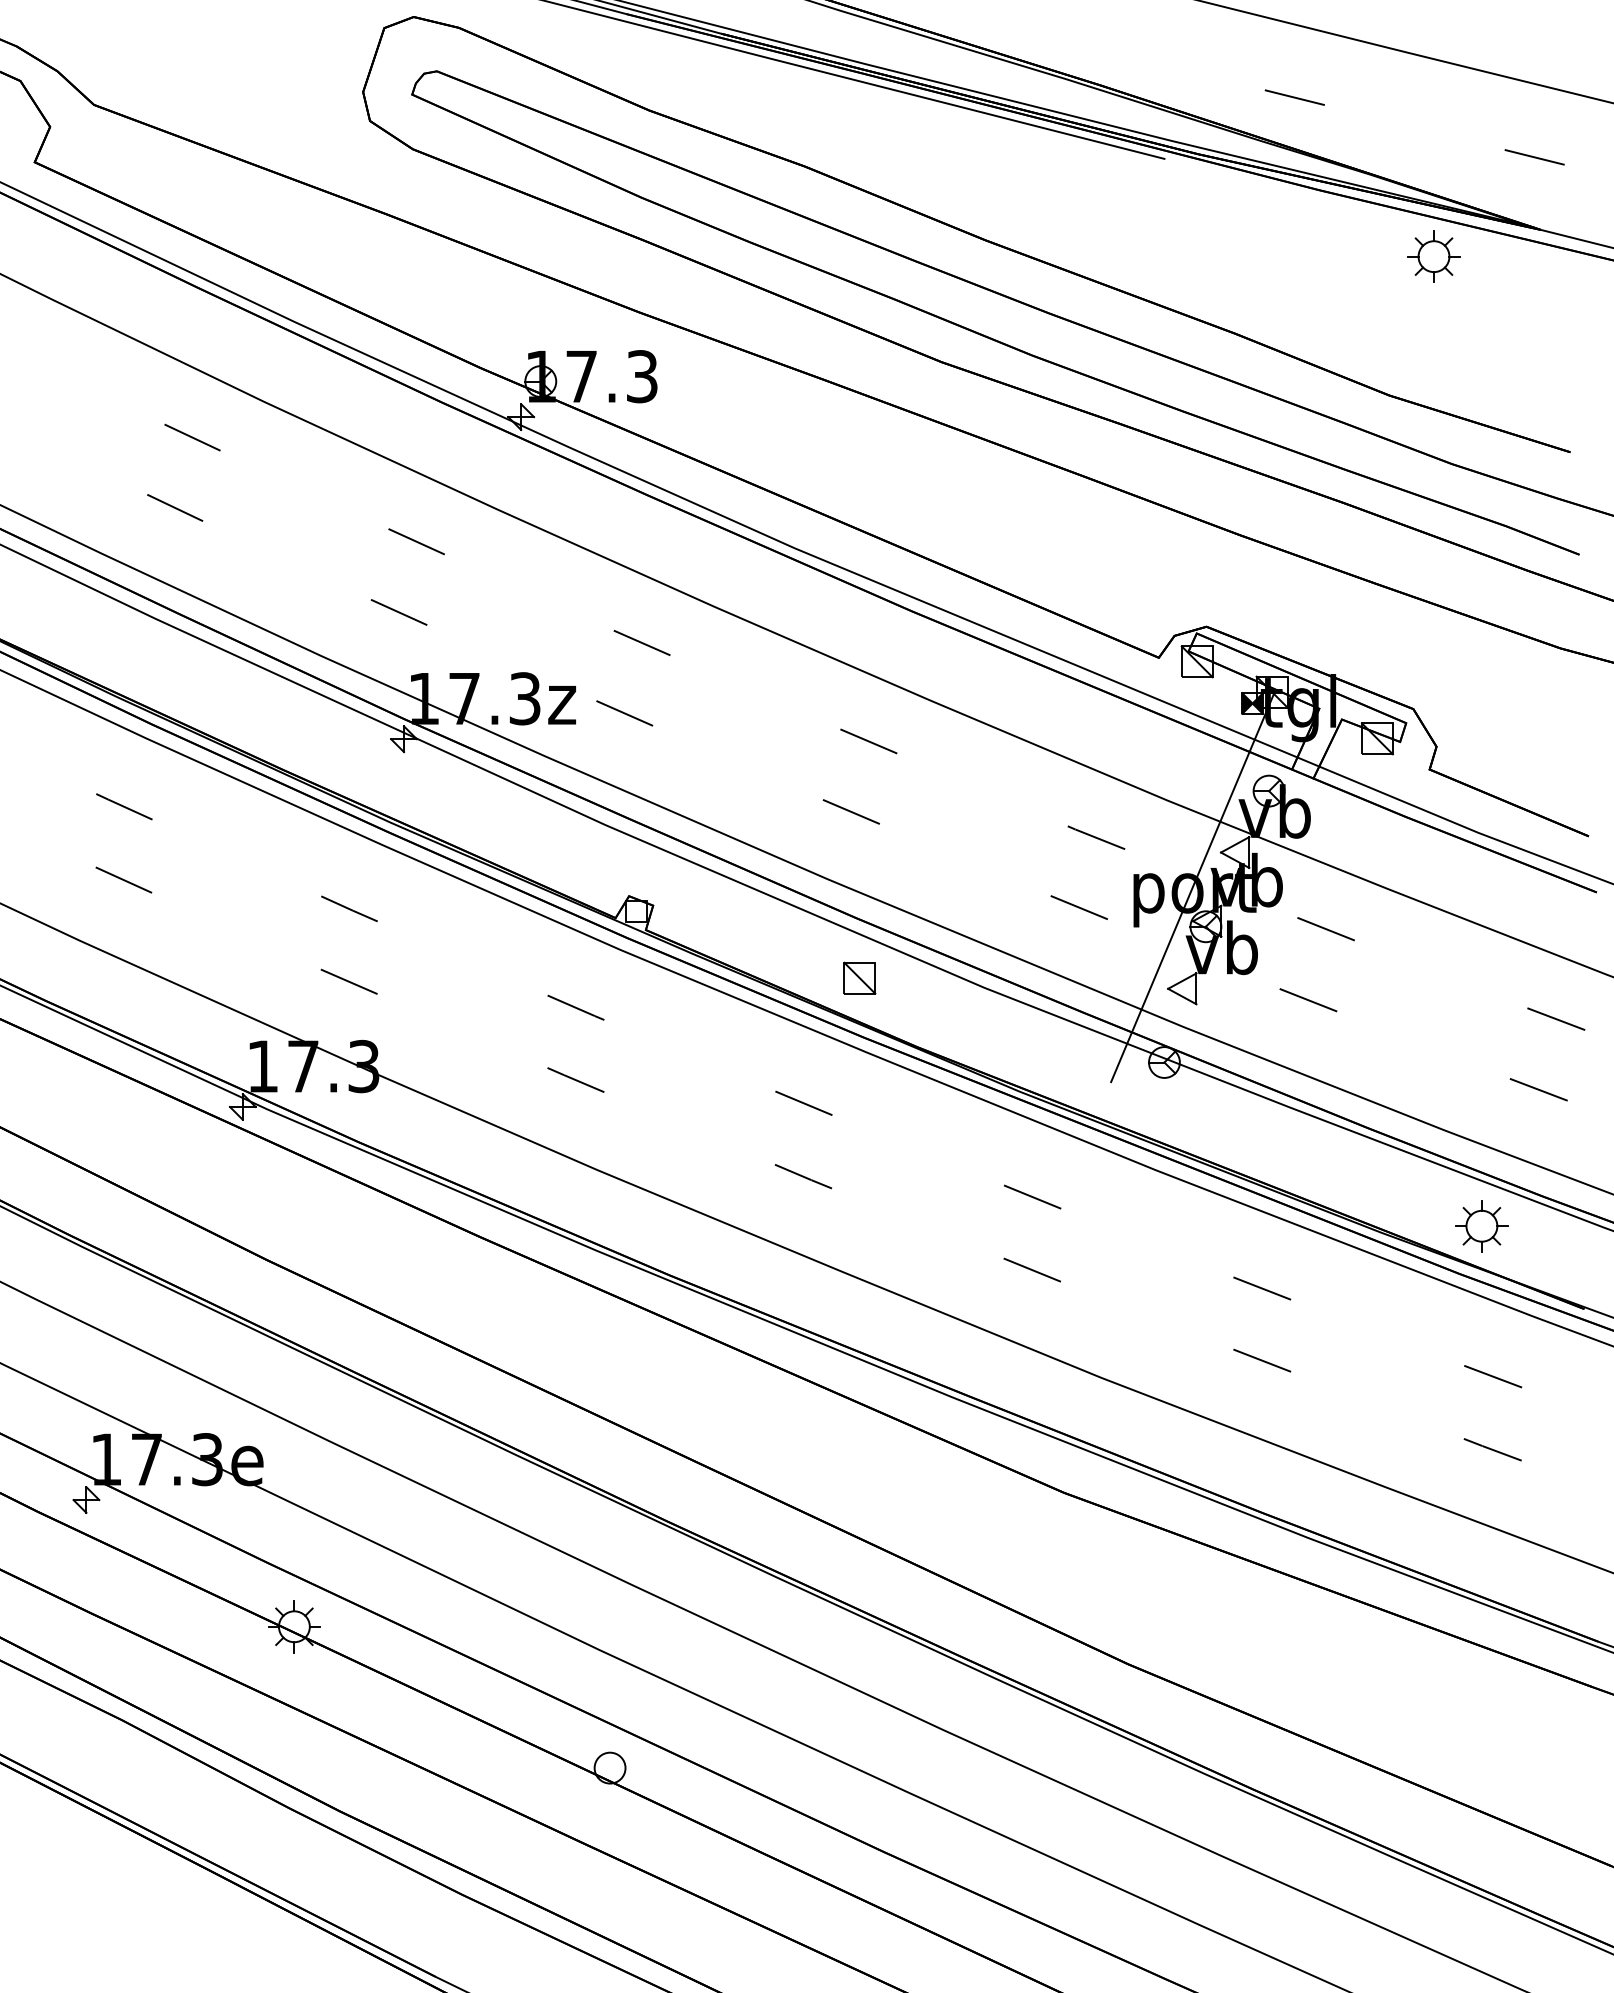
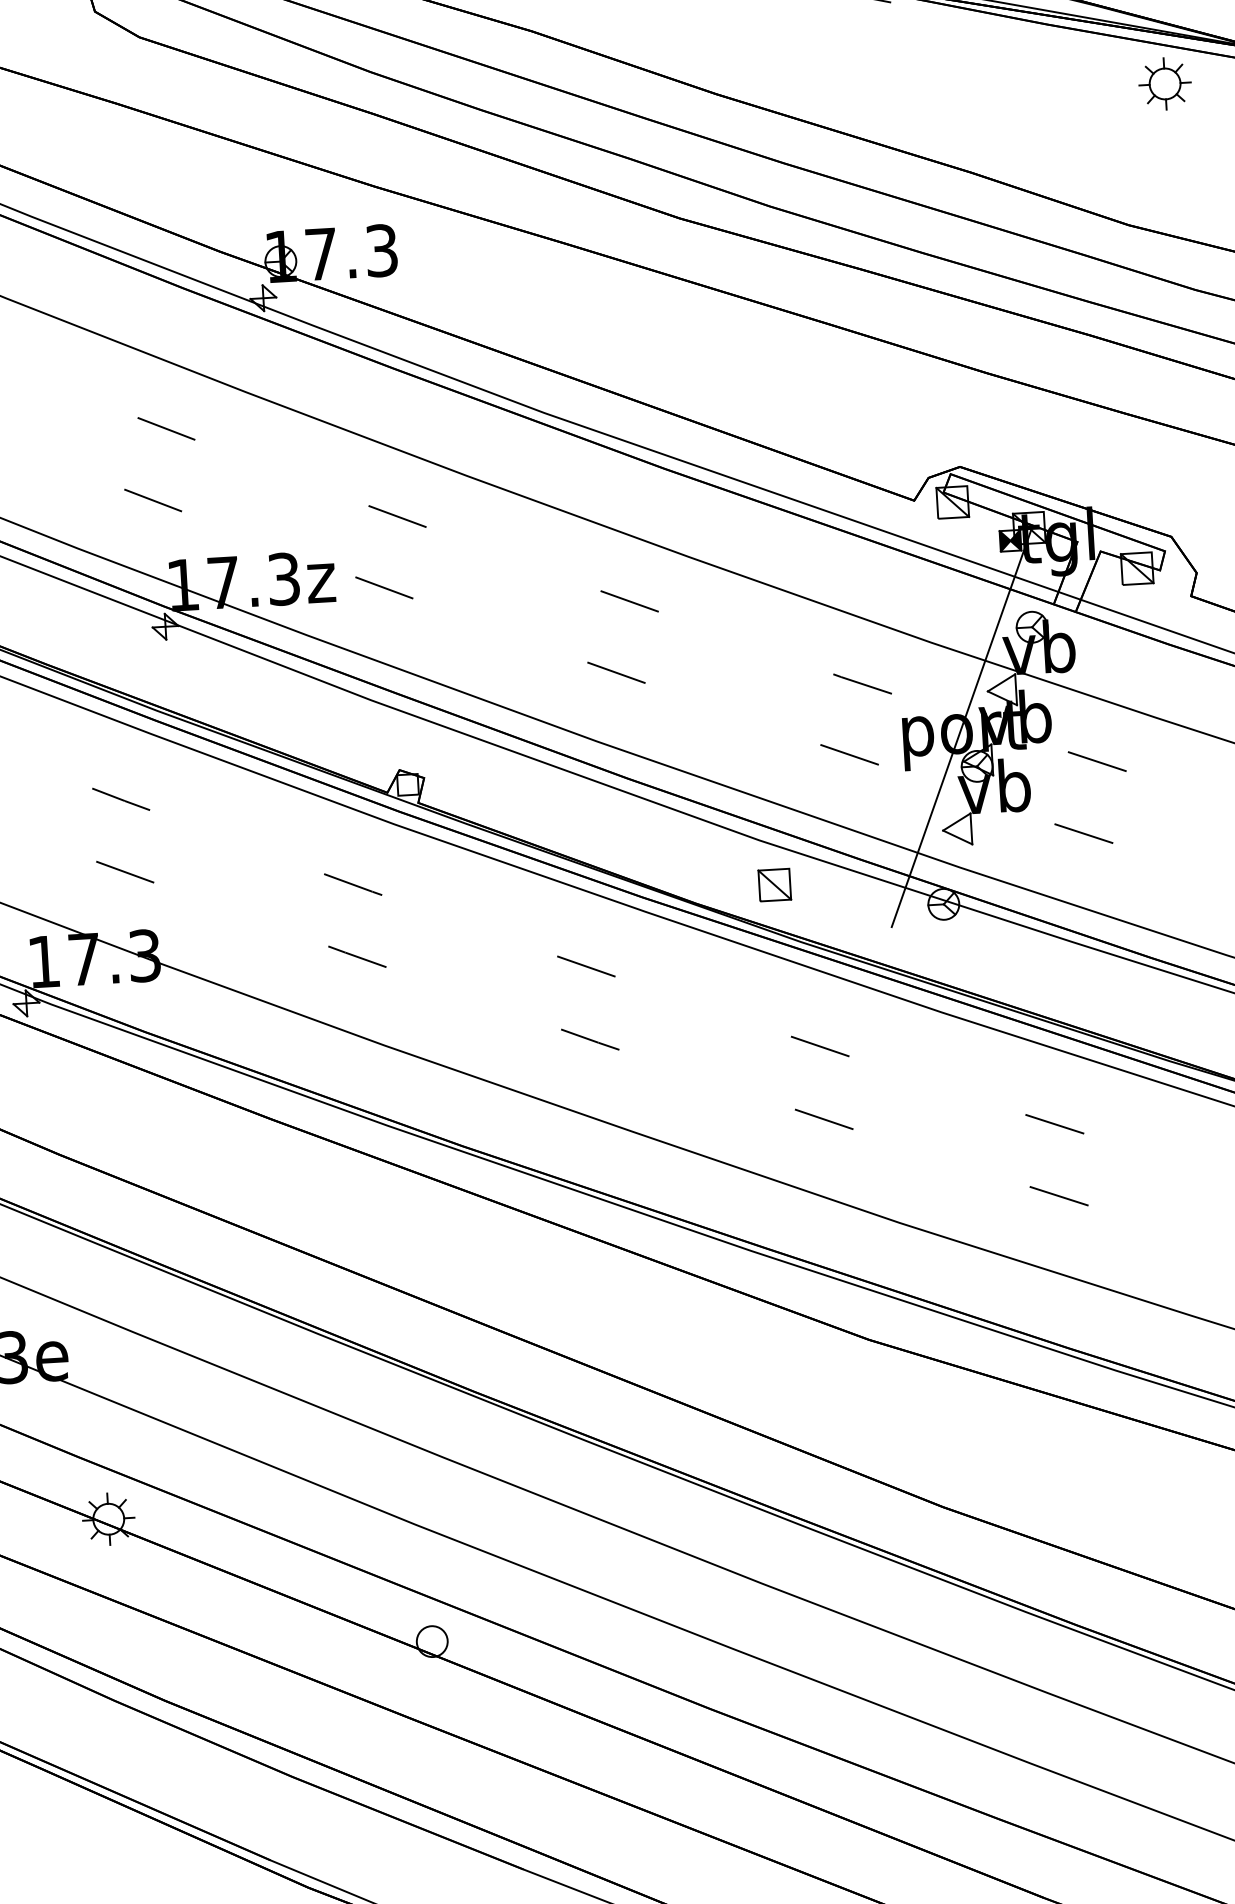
part: (859, 977) -> (774, 884), moved

